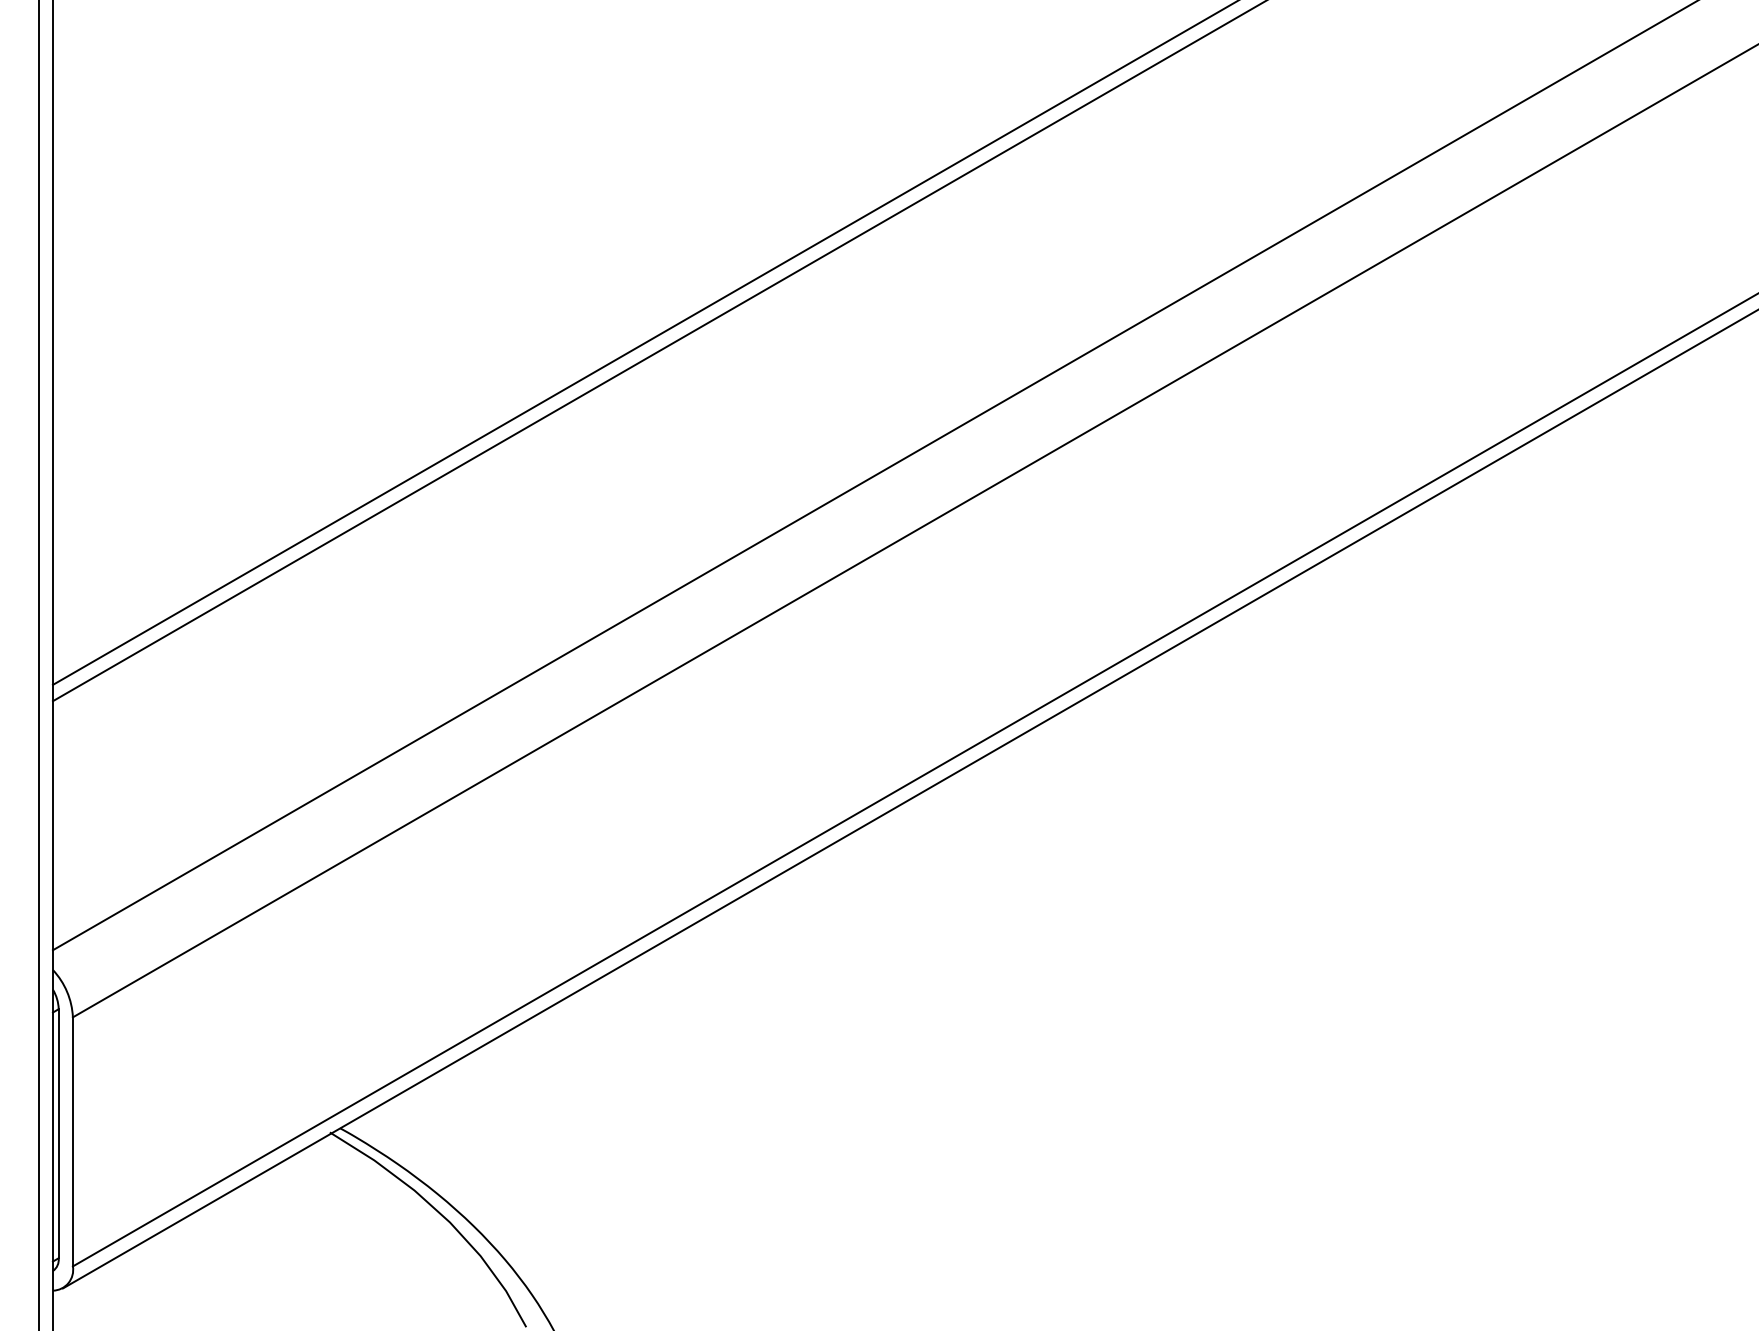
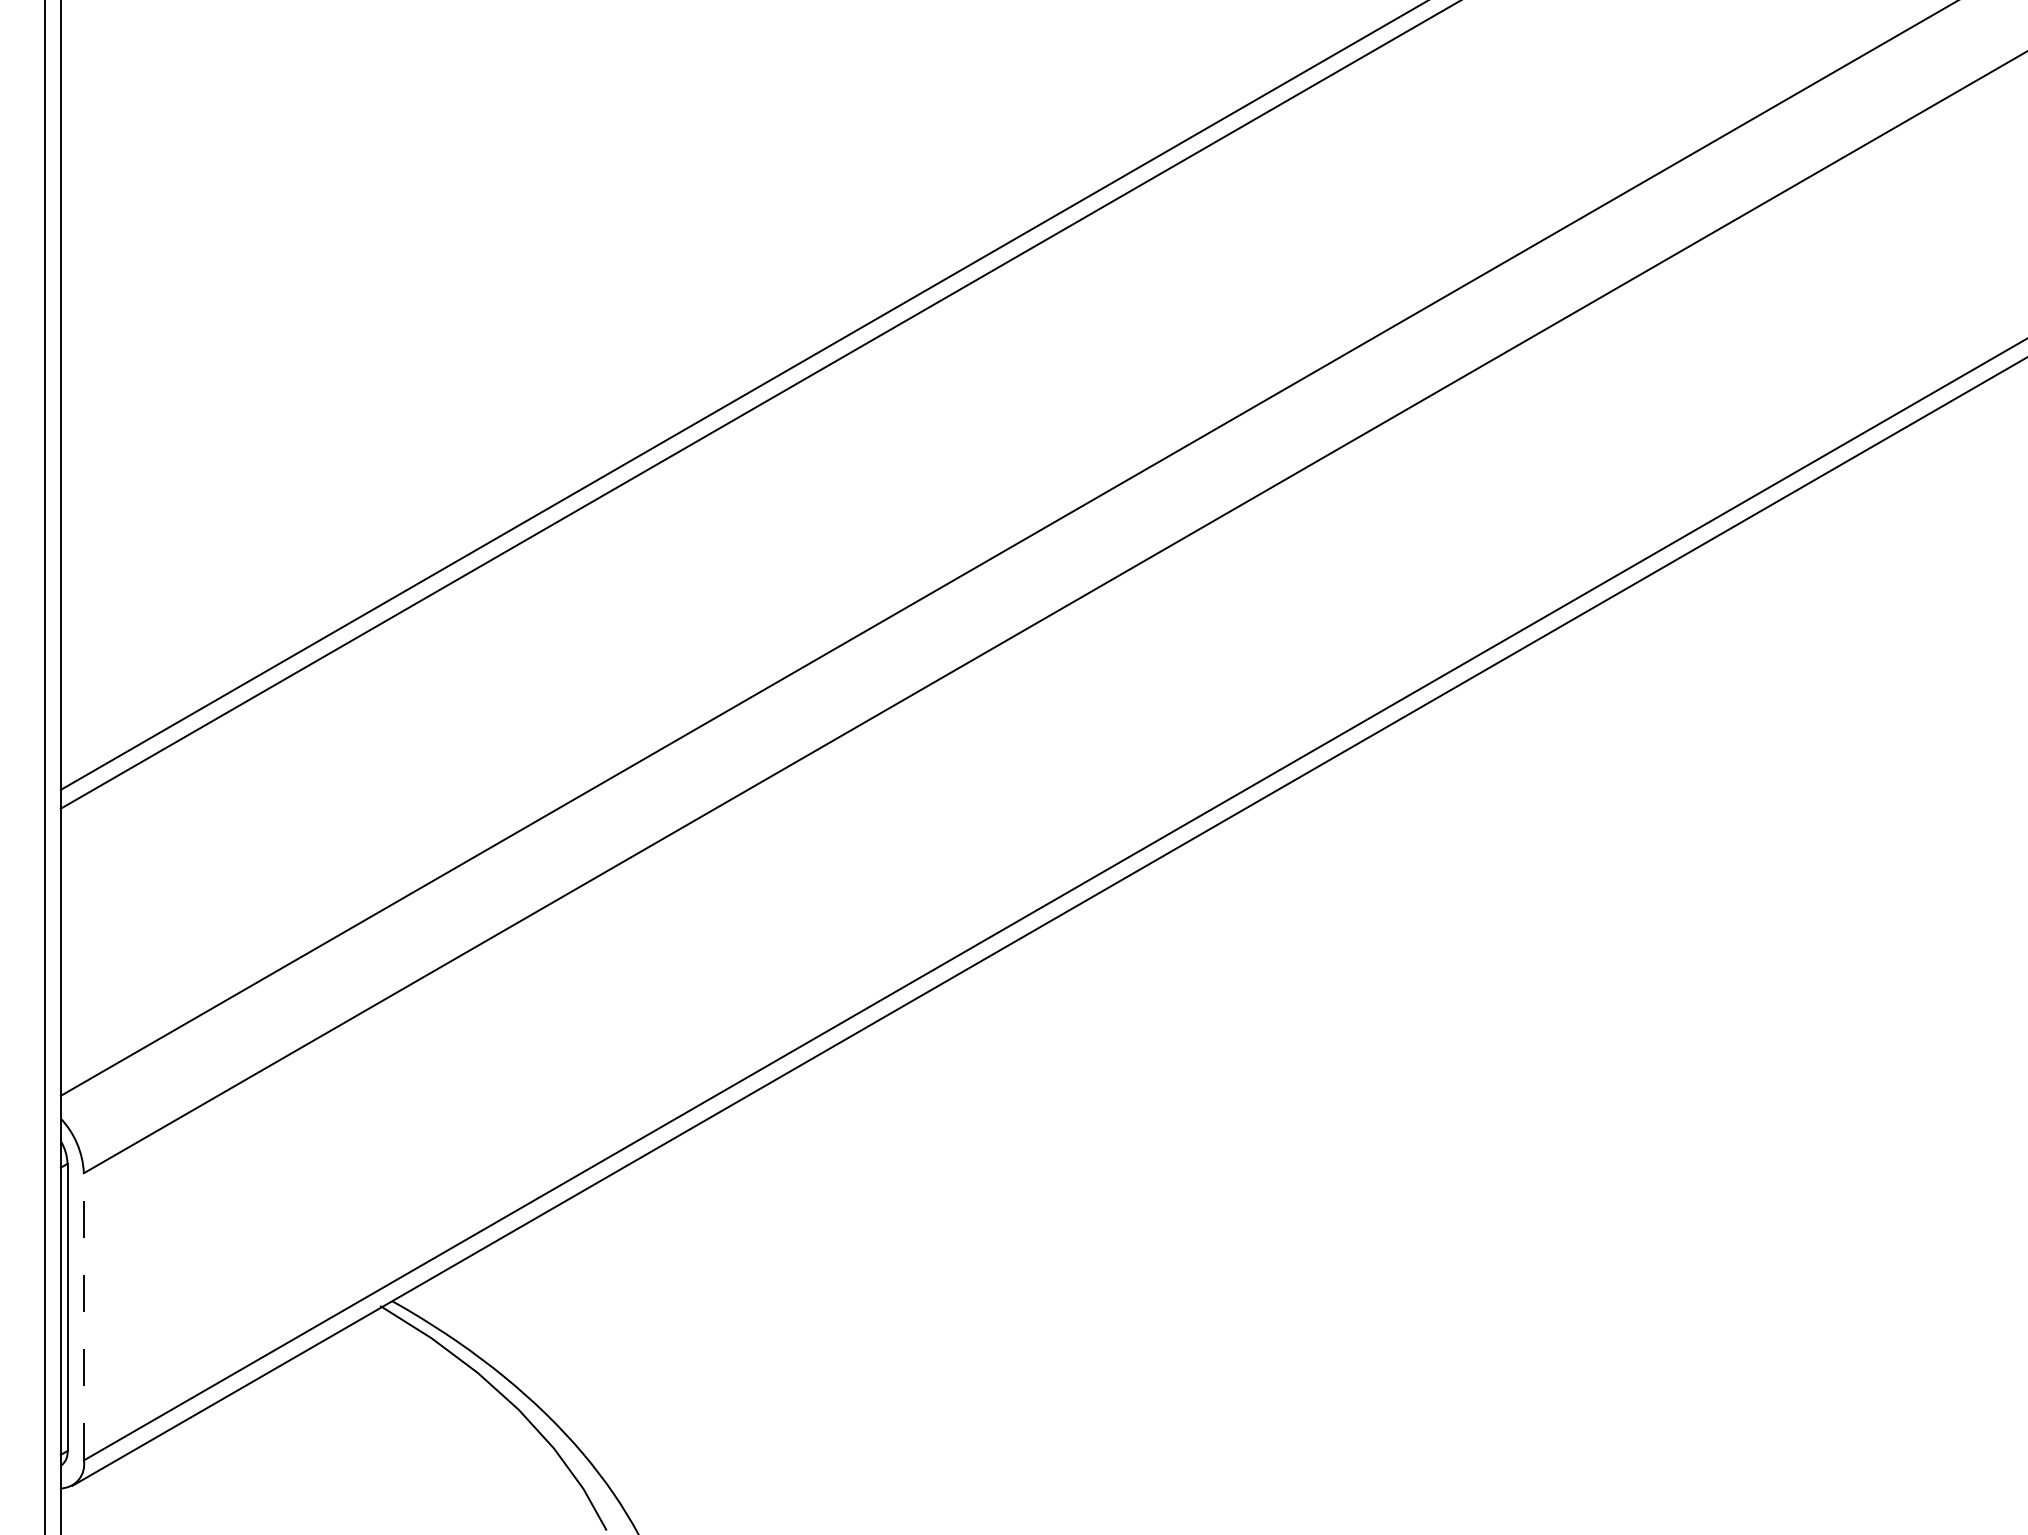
line: (72, 1141) -> (83, 1316), solid -> dashed

